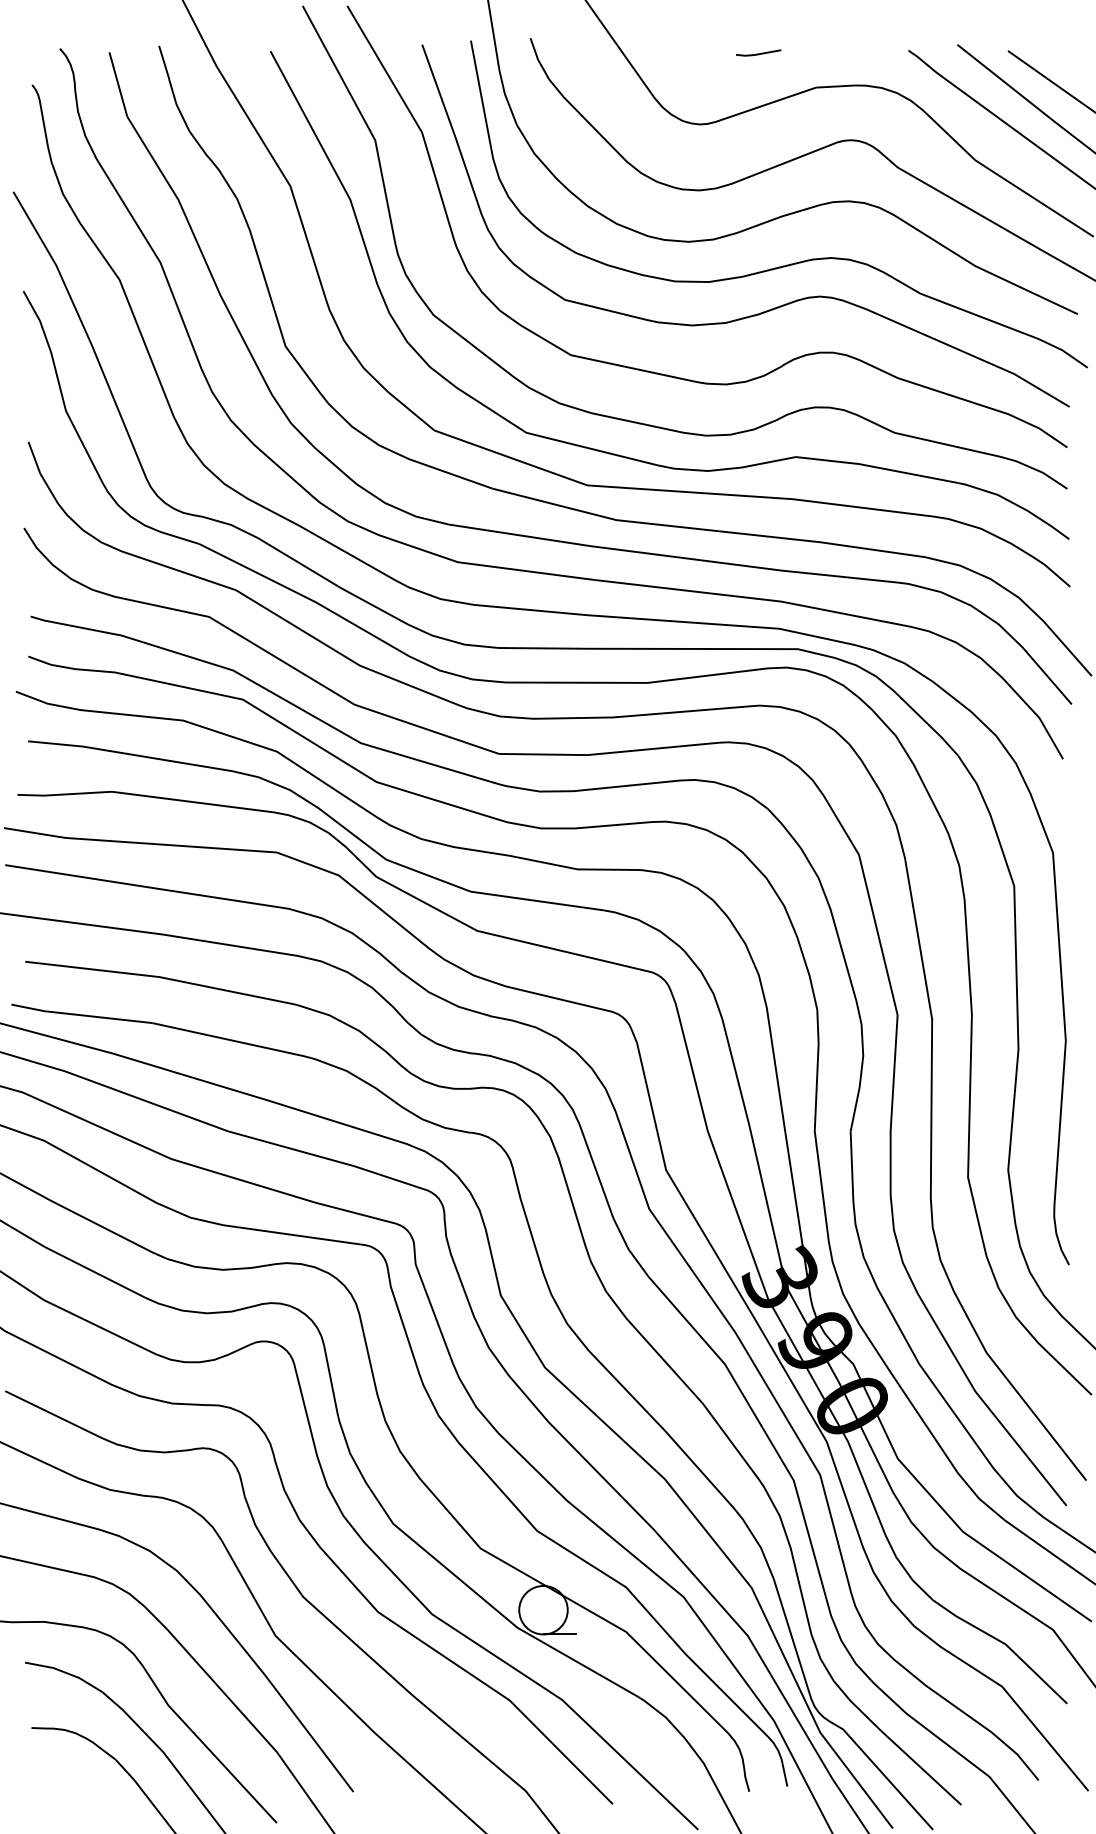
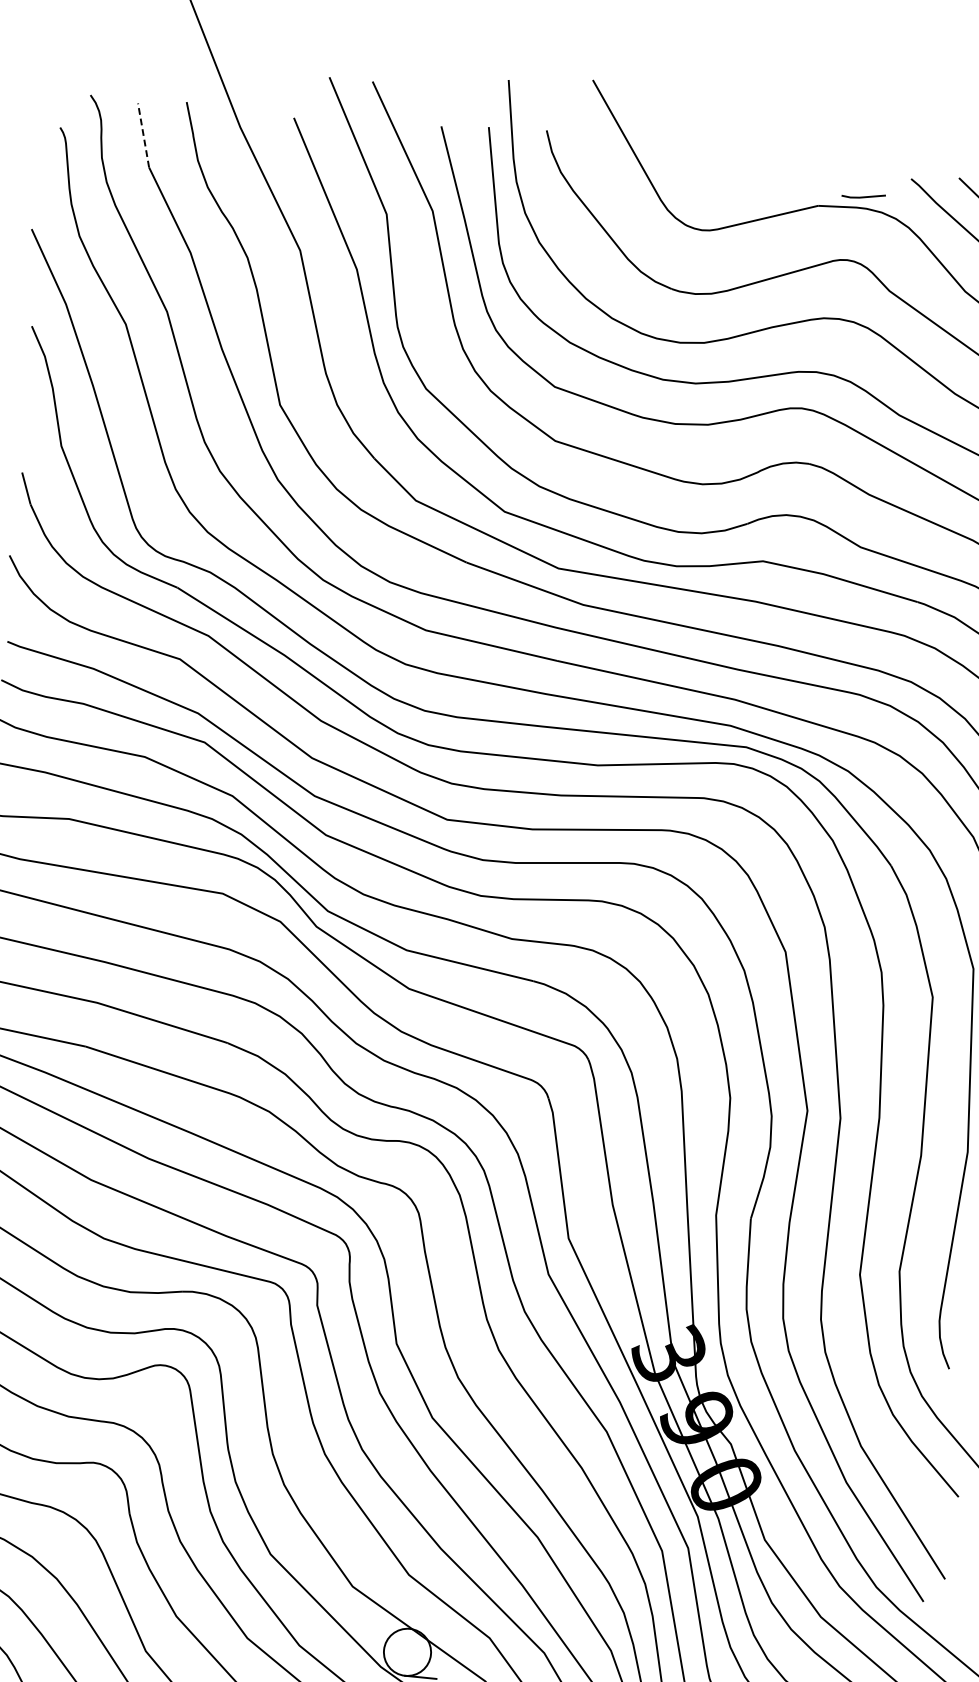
line: (758, 53) -> (863, 196), moved
line: (118, 84) -> (143, 135), solid -> dashed

